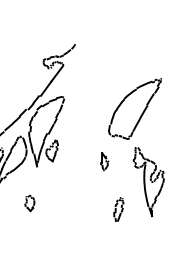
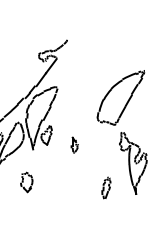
part: (104, 161) -> (74, 144), moved
part: (29, 203) -> (26, 182), size x1.4

